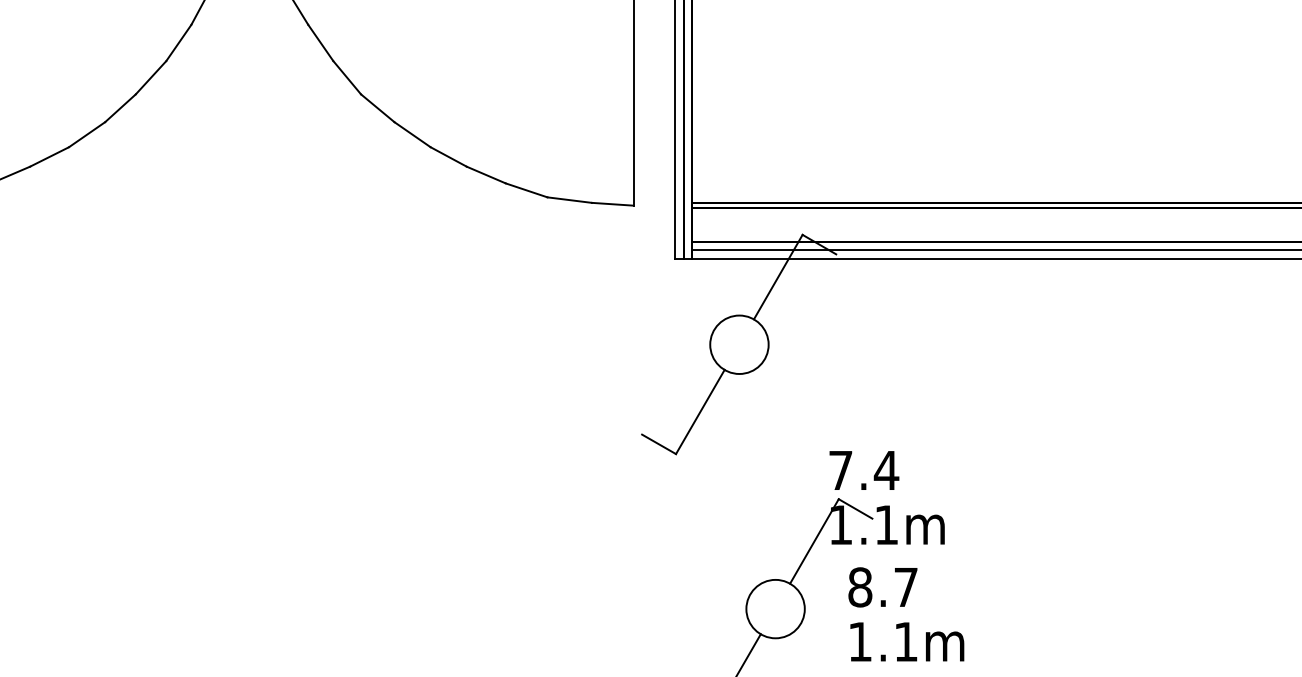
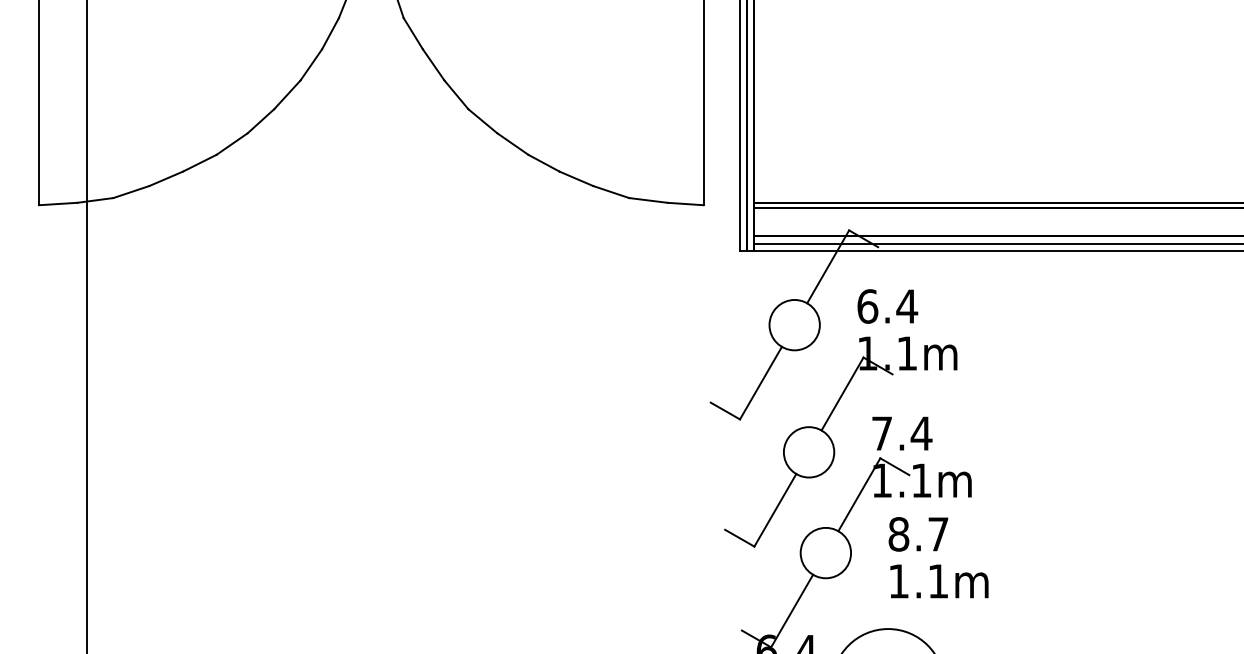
part: (783, 447) -> (832, 413), added

